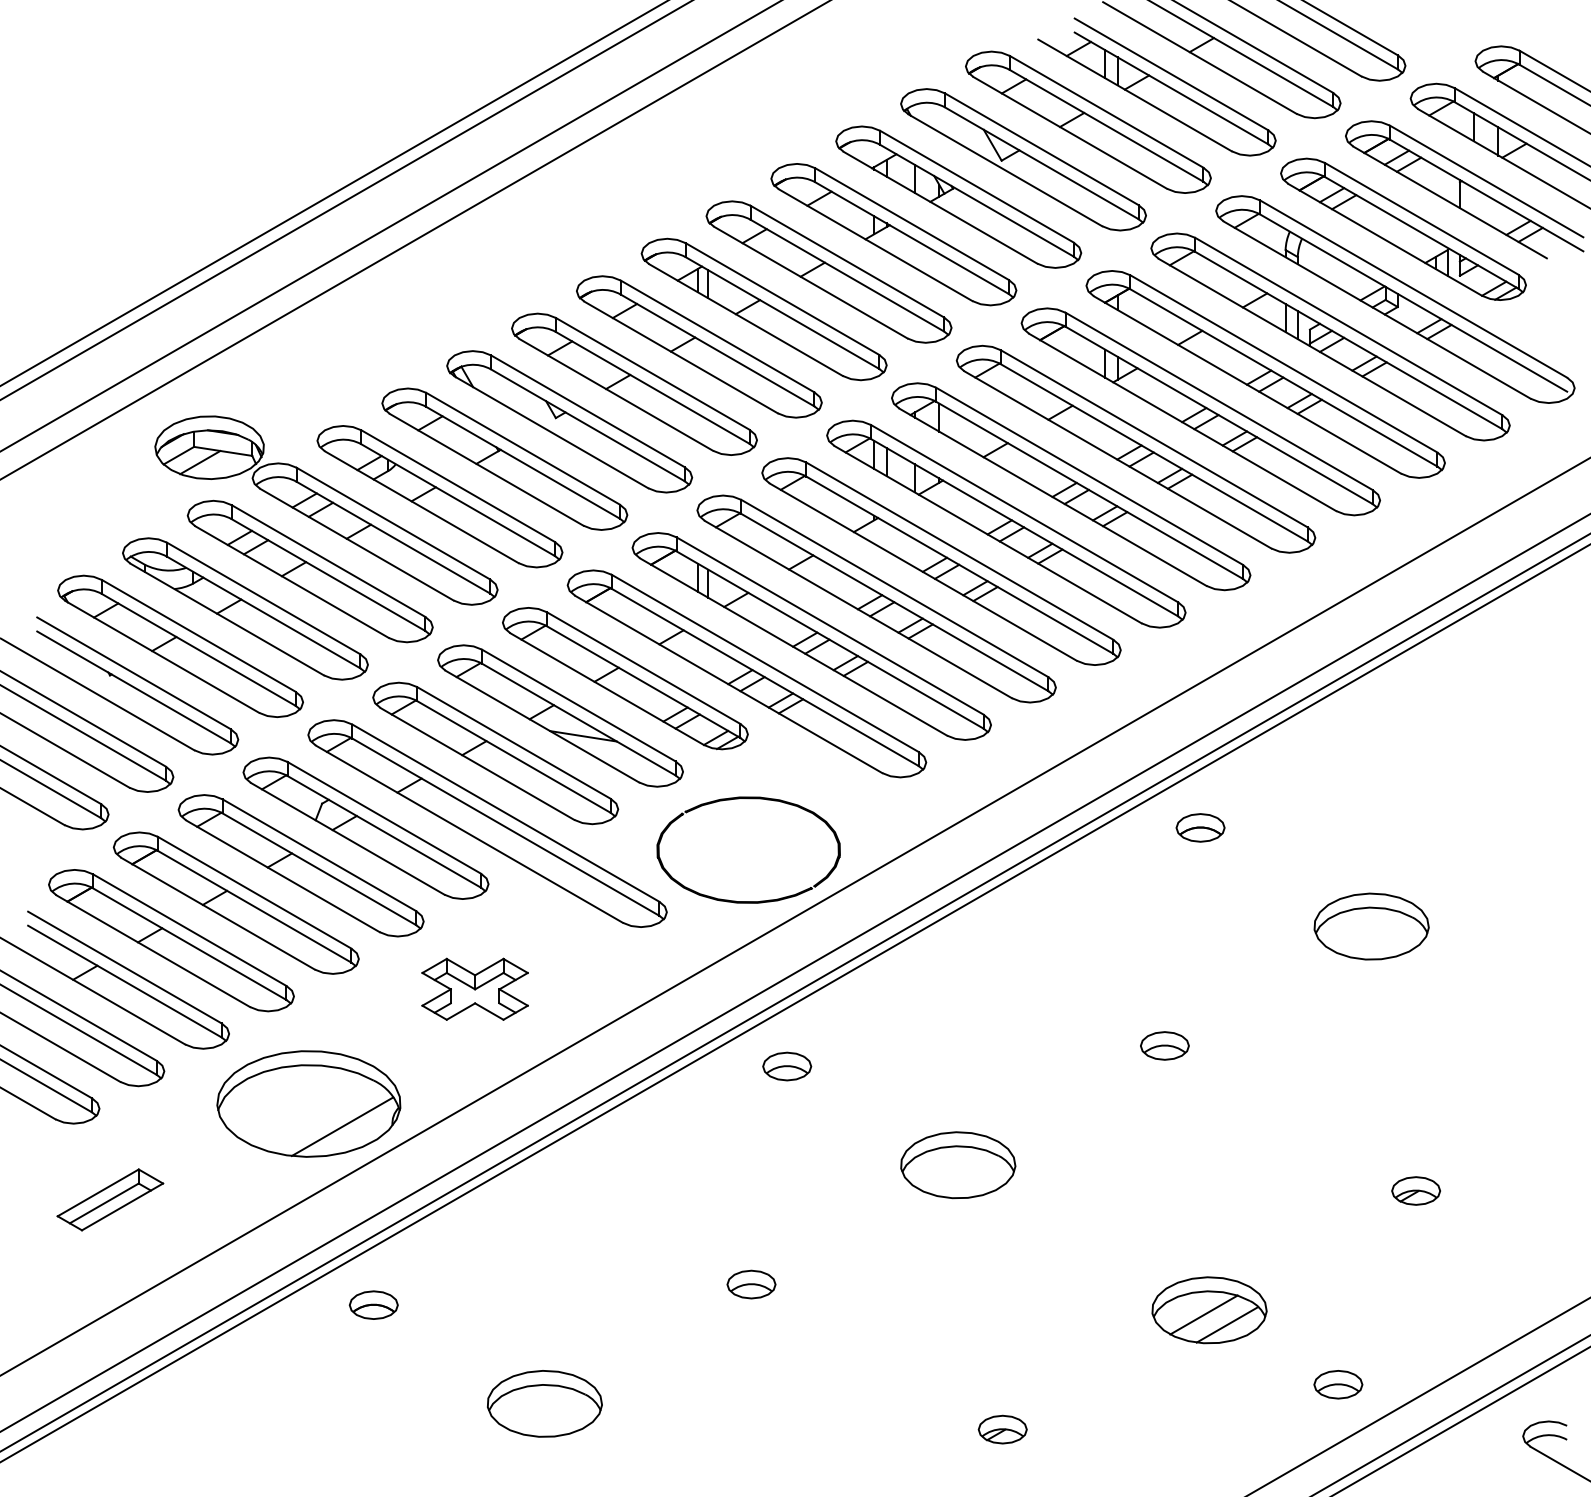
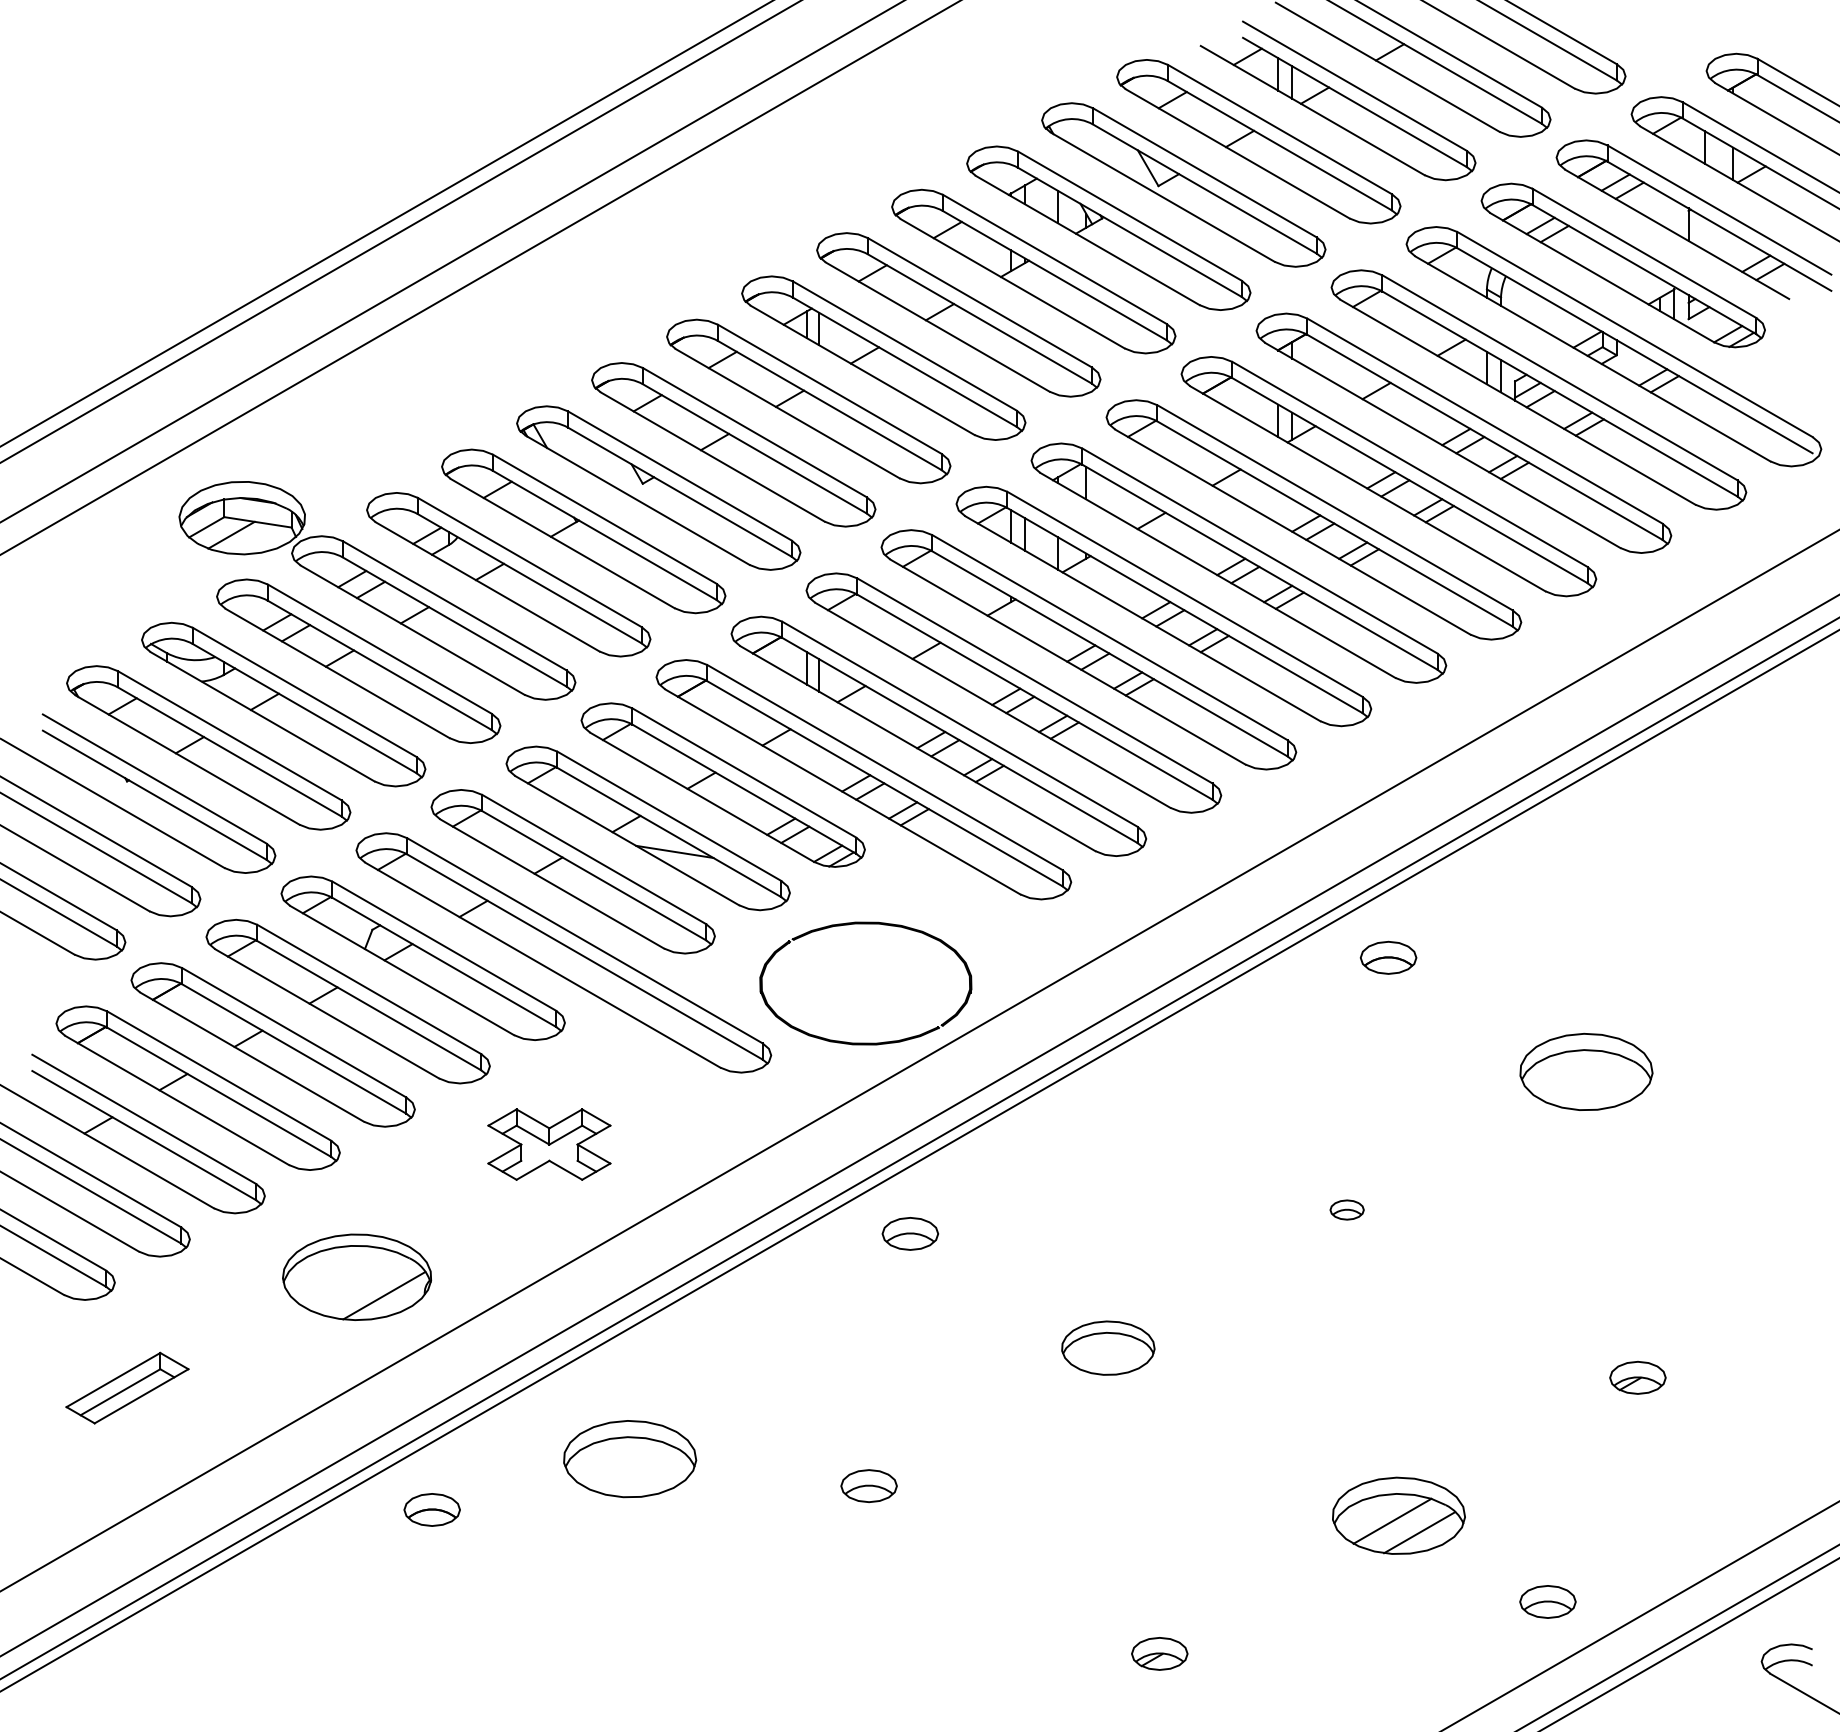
part: (1164, 1045) -> (1346, 1209), size x0.6
part: (308, 1104) -> (356, 1277), size x0.7
part: (958, 1165) -> (1108, 1348), size x0.7
part: (545, 1404) -> (630, 1459), moved

